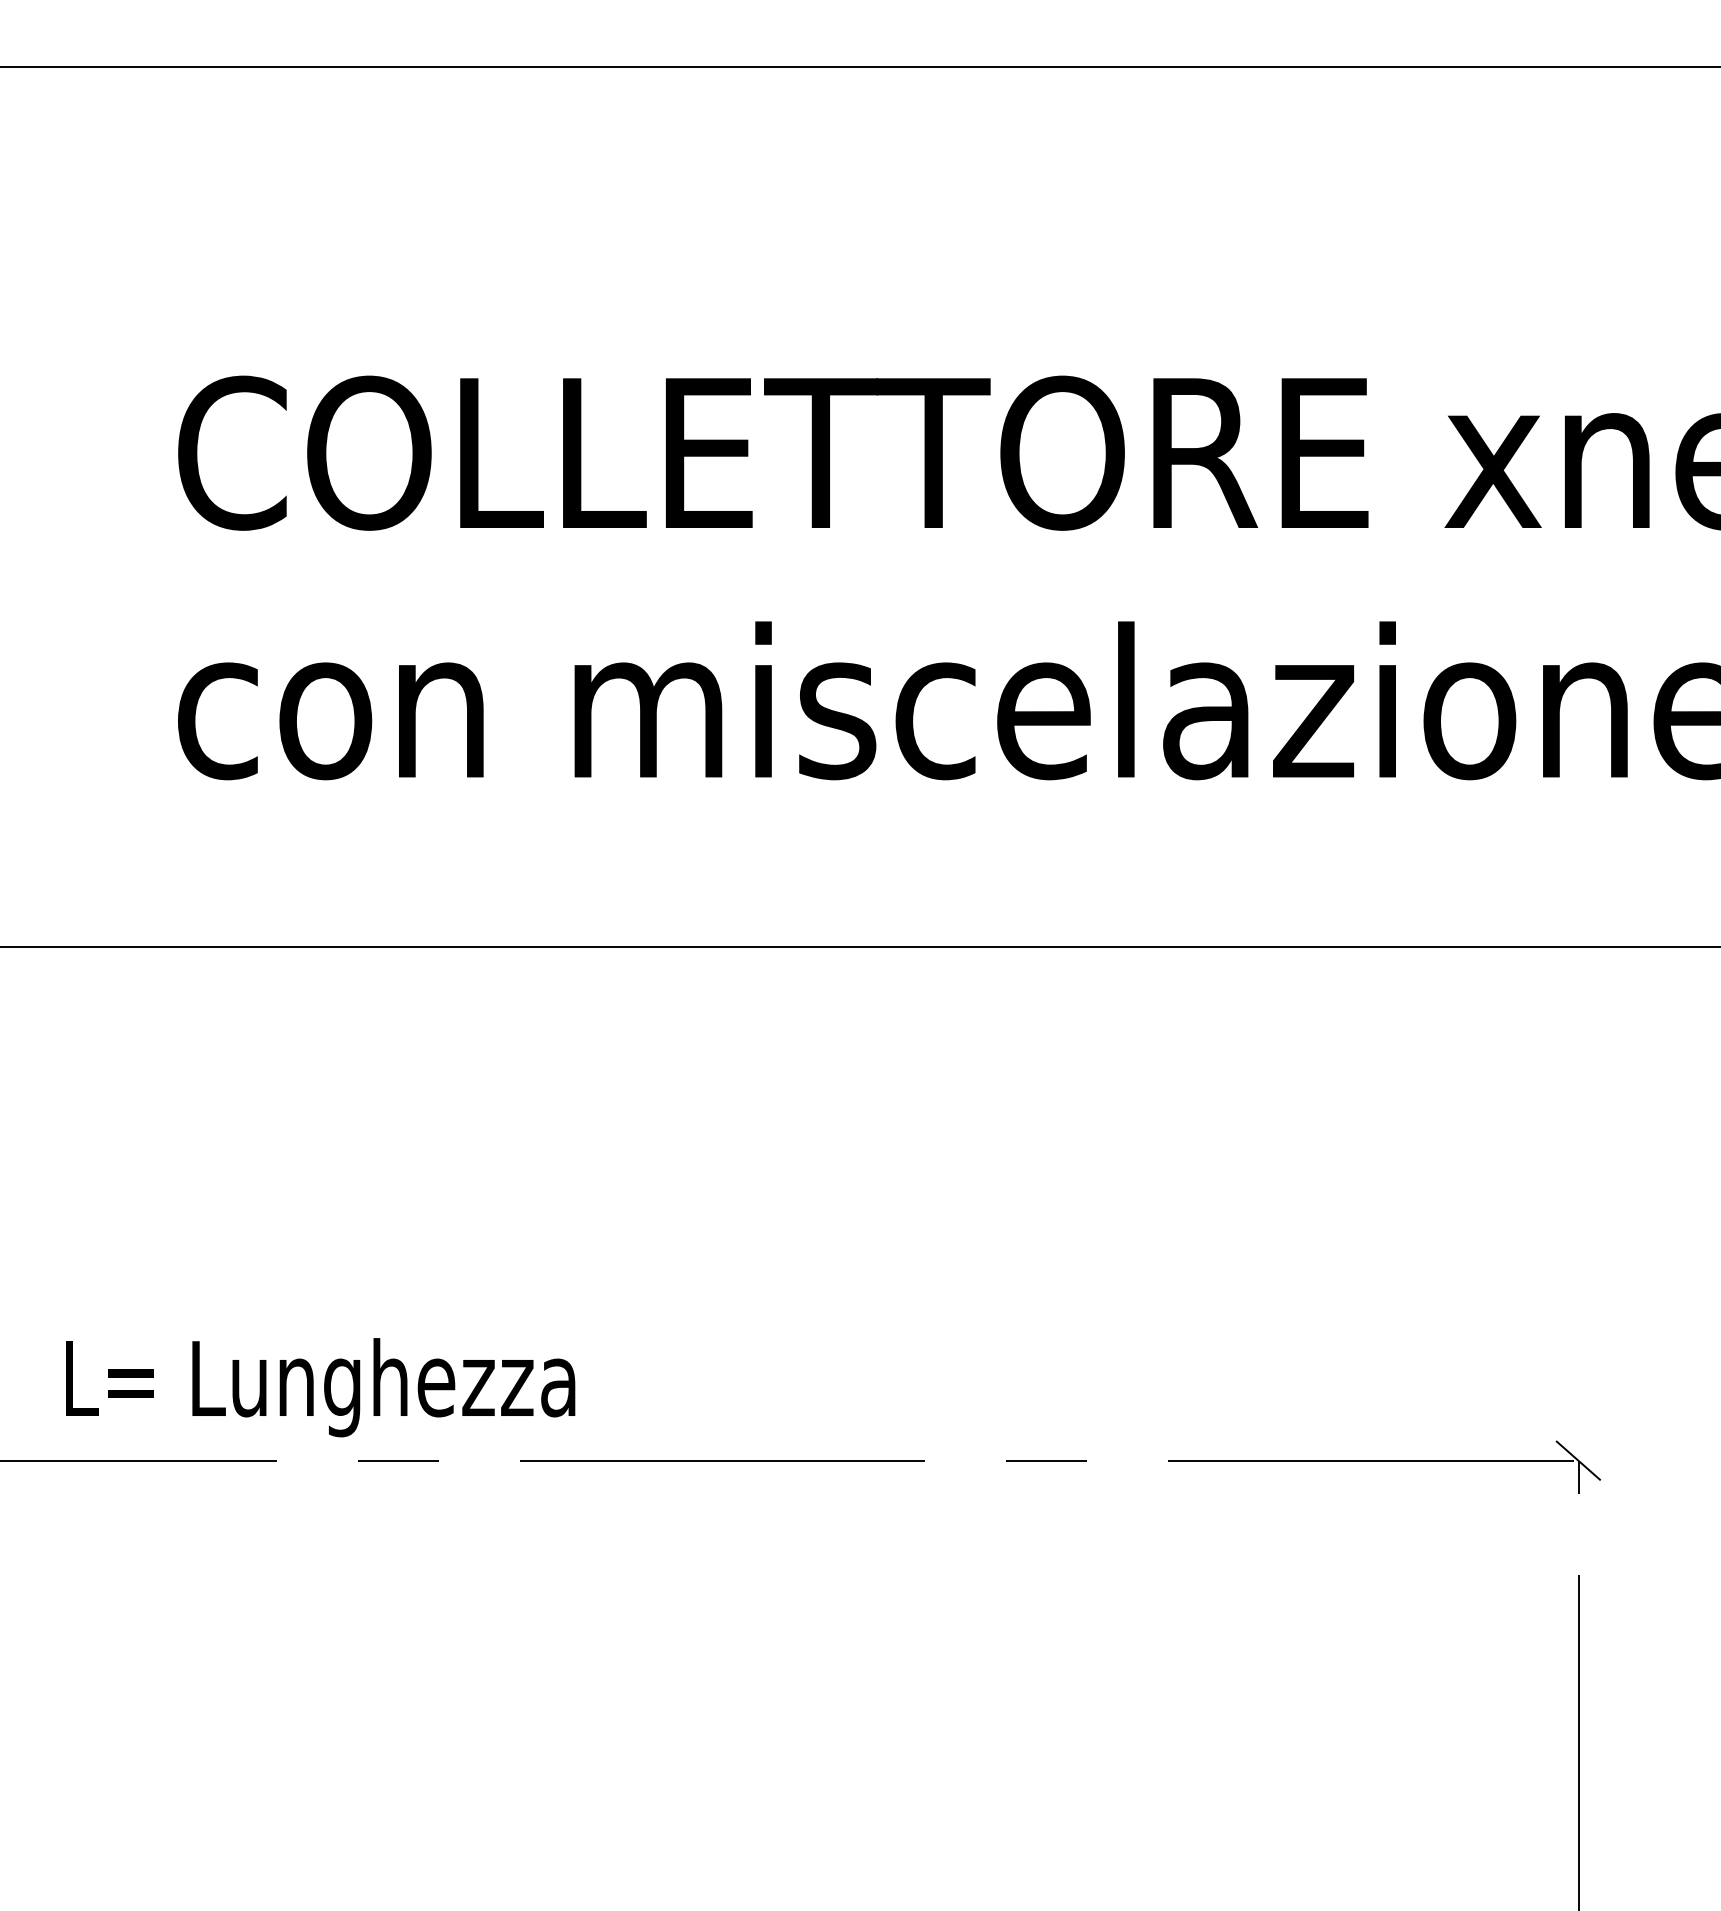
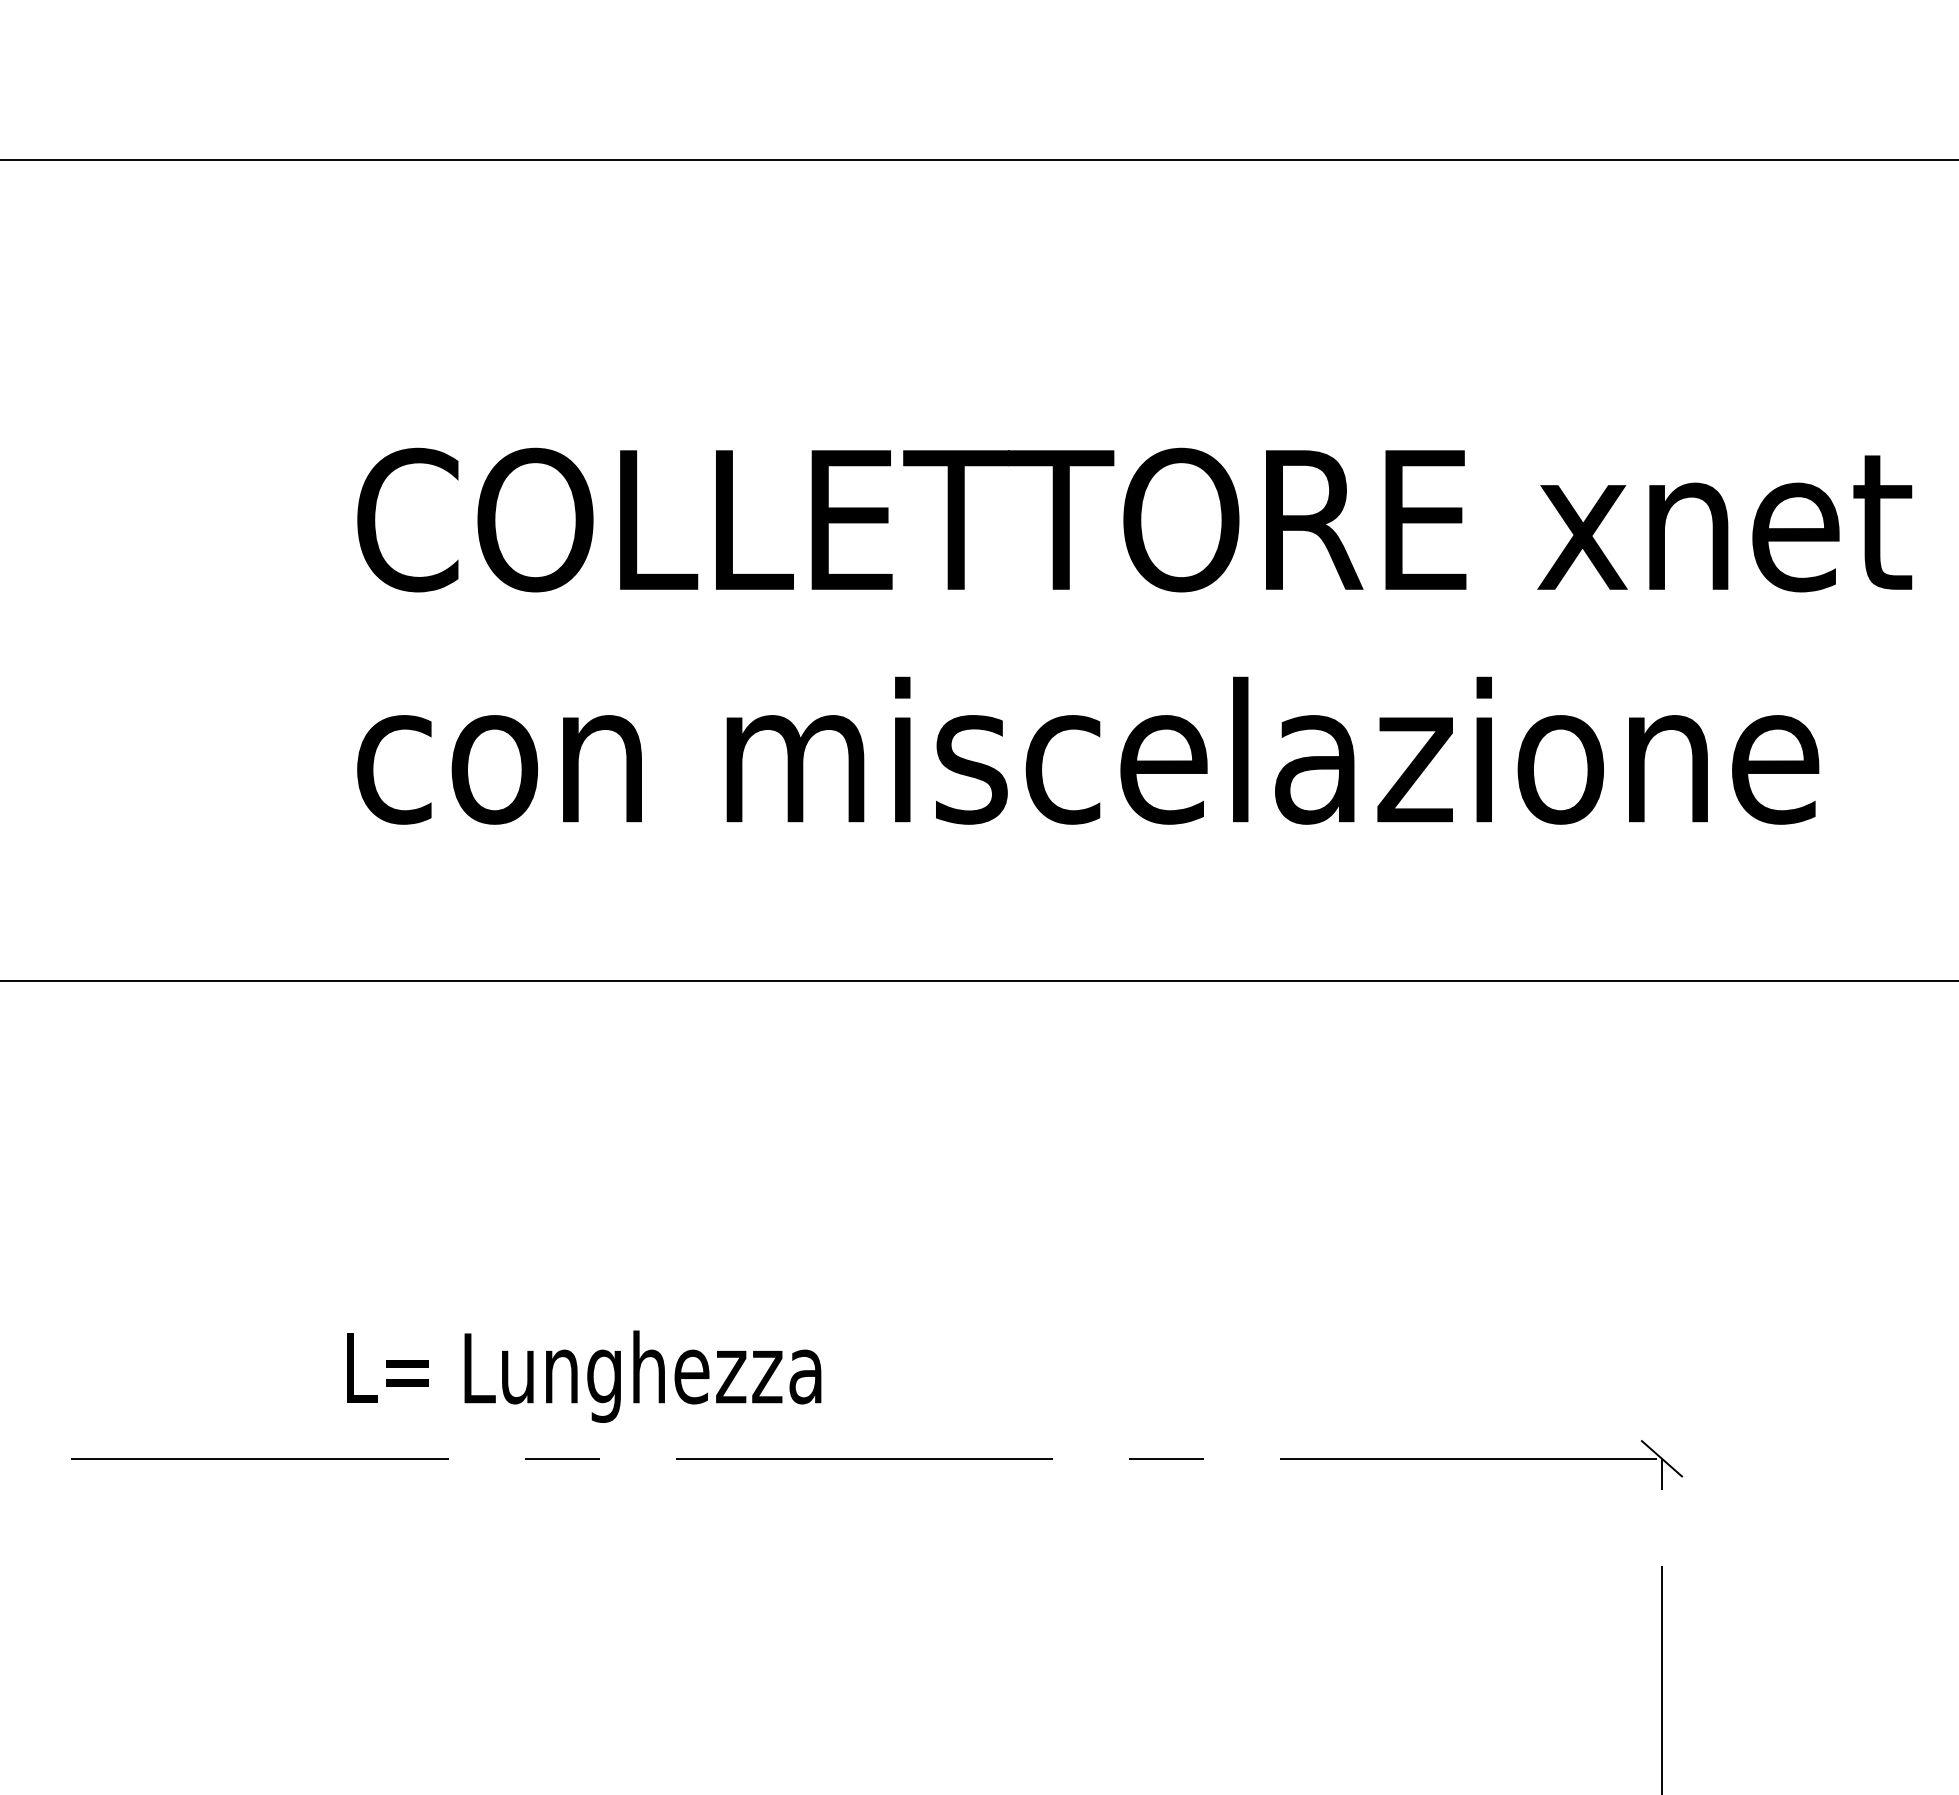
text: (321, 1387) -> (584, 1376), moved

